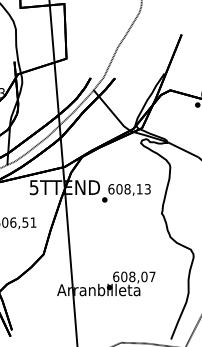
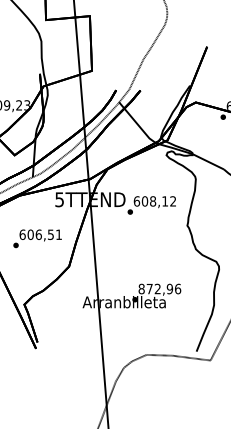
text: (148, 189) -> (173, 201), 608,13 -> 608,12
text: (134, 276) -> (159, 288), 608,07 -> 872,96

